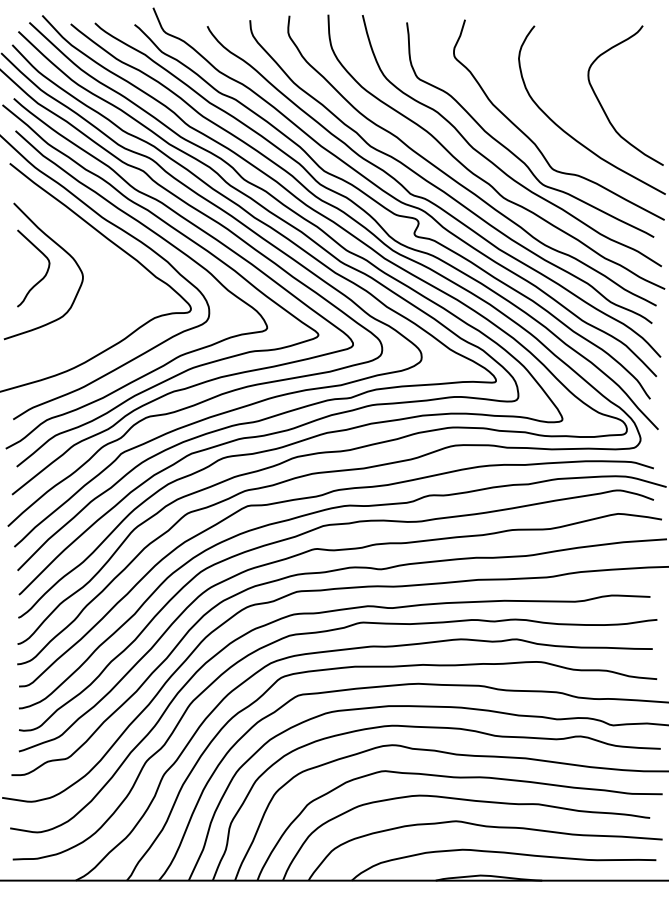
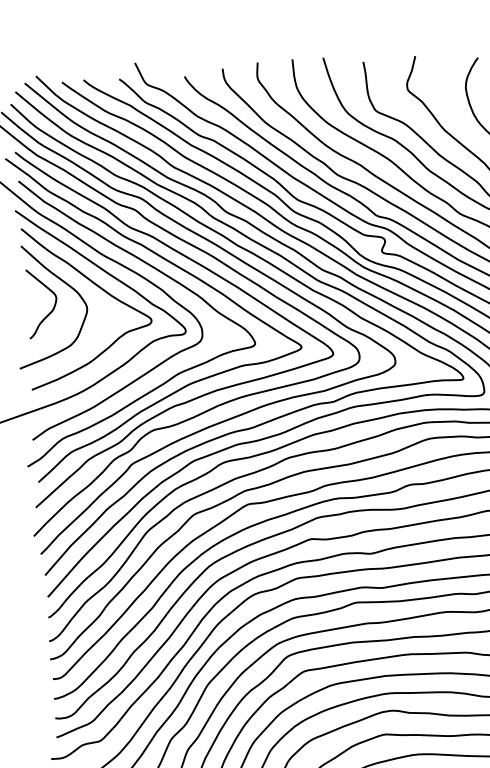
curve: (100, 257) -> (101, 289), added

